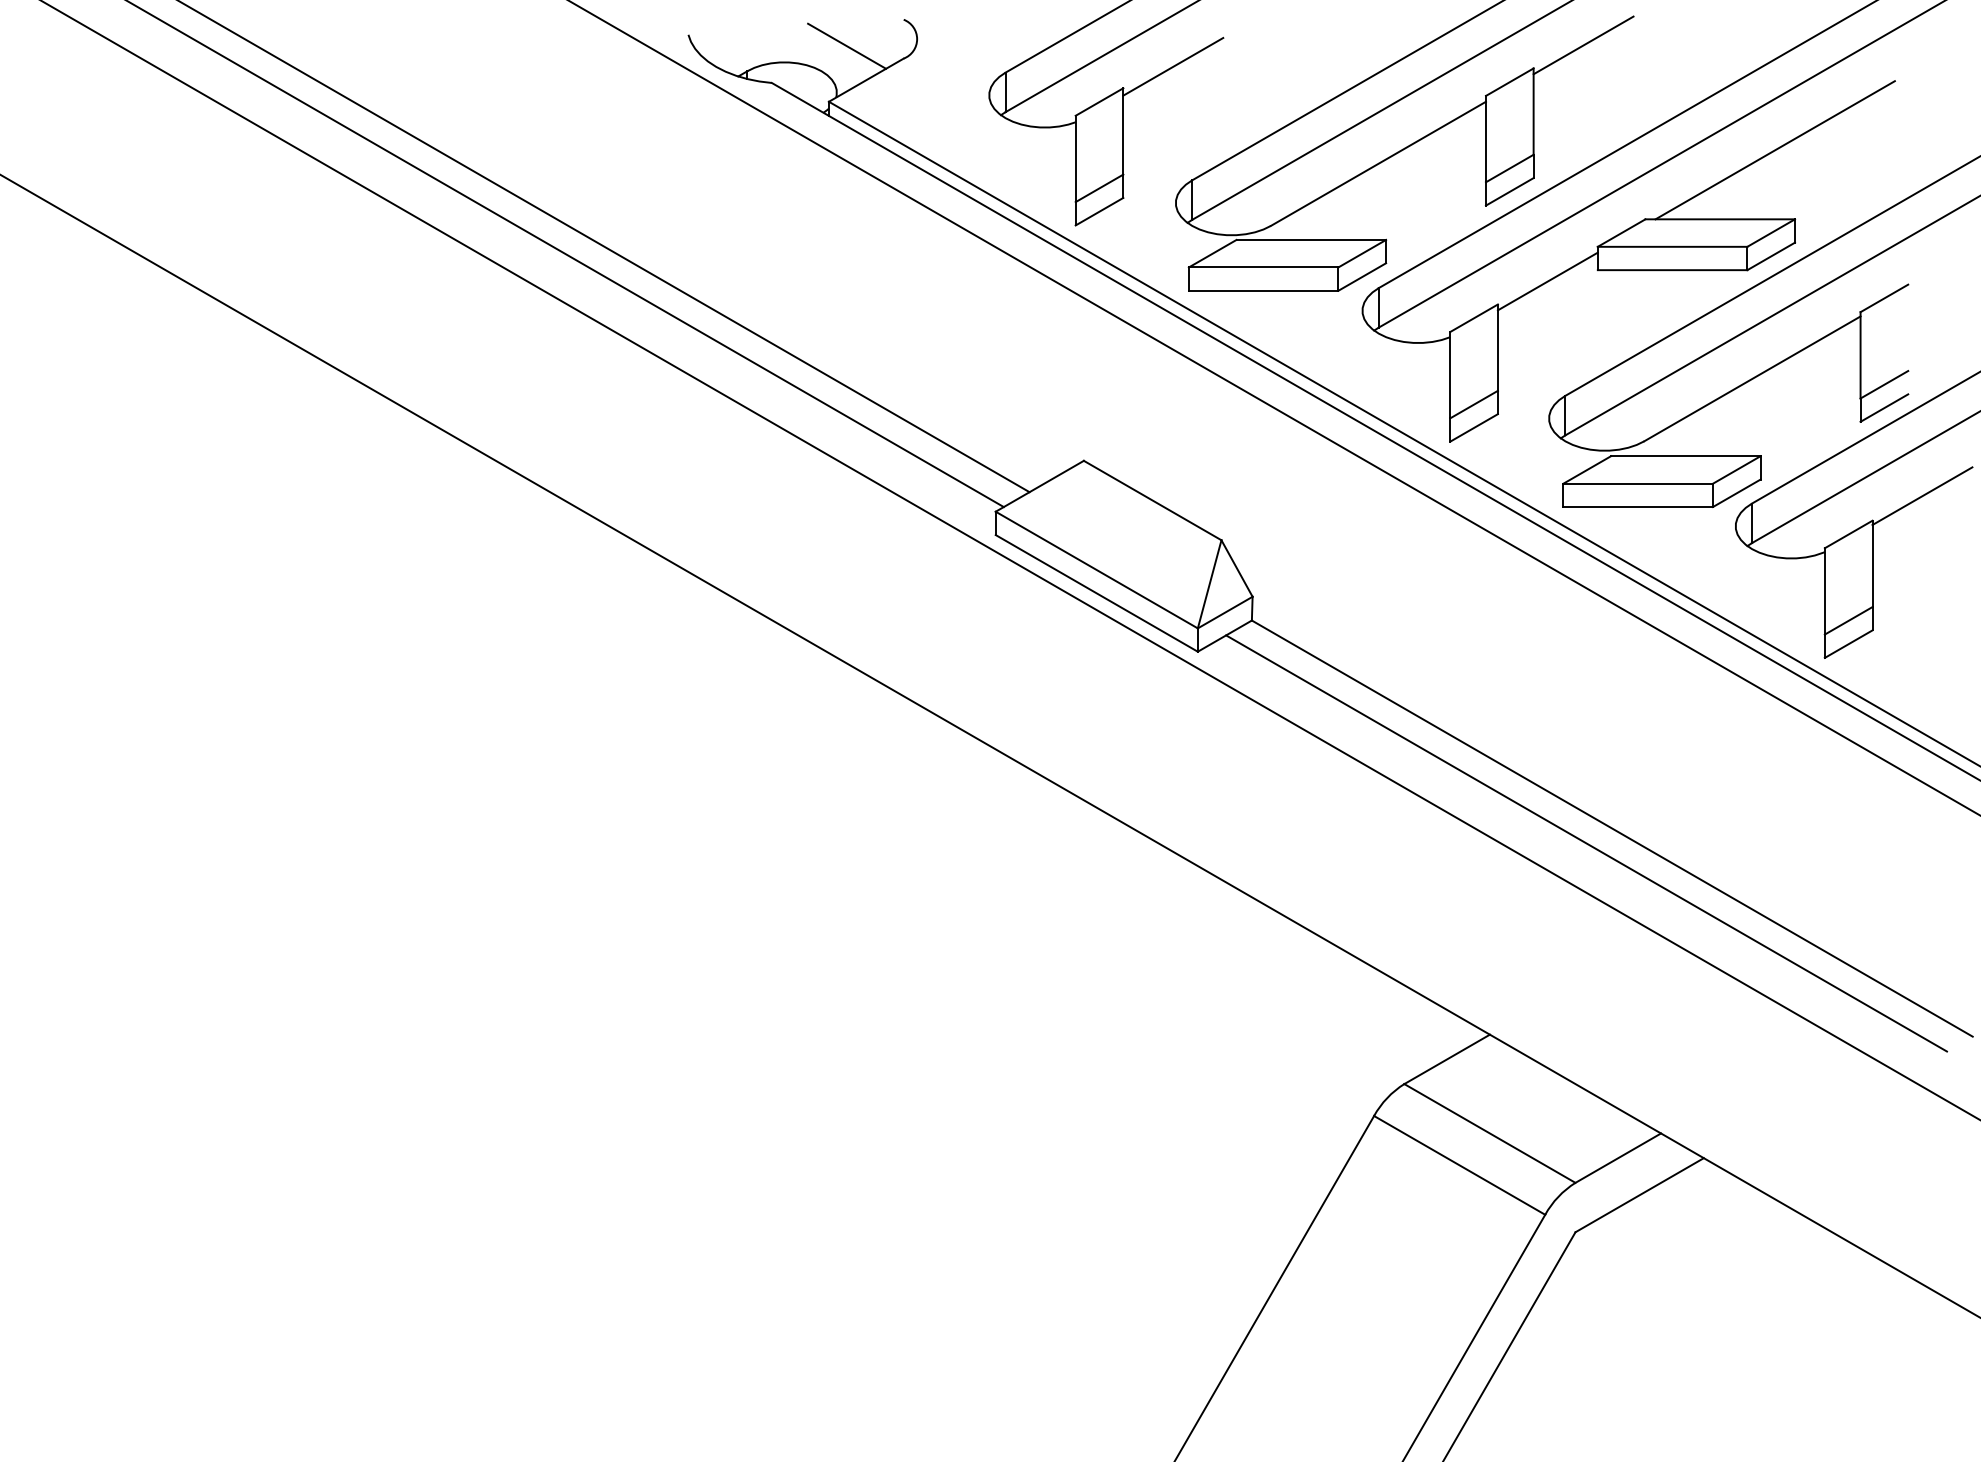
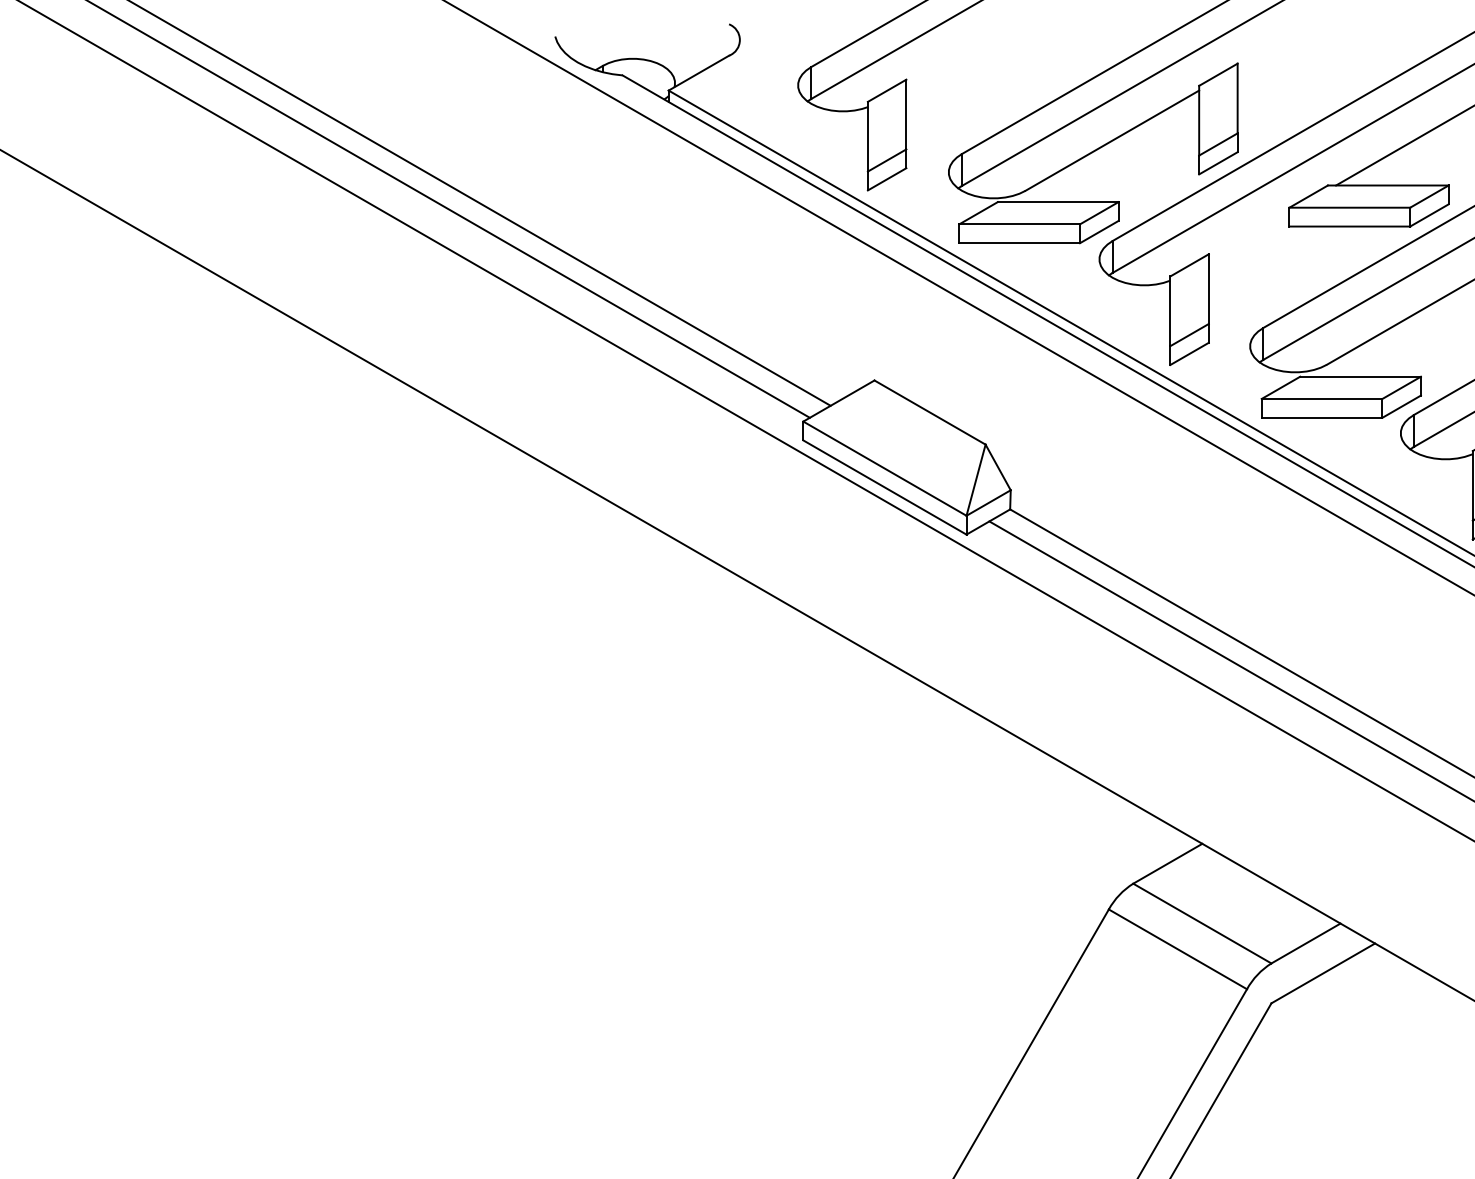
line: (847, 45) -> (683, 45), removed
line: (1583, 45) -> (1277, 45), removed
line: (1173, 66) -> (946, 62), removed
line: (1547, 281) -> (1248, 235), removed

